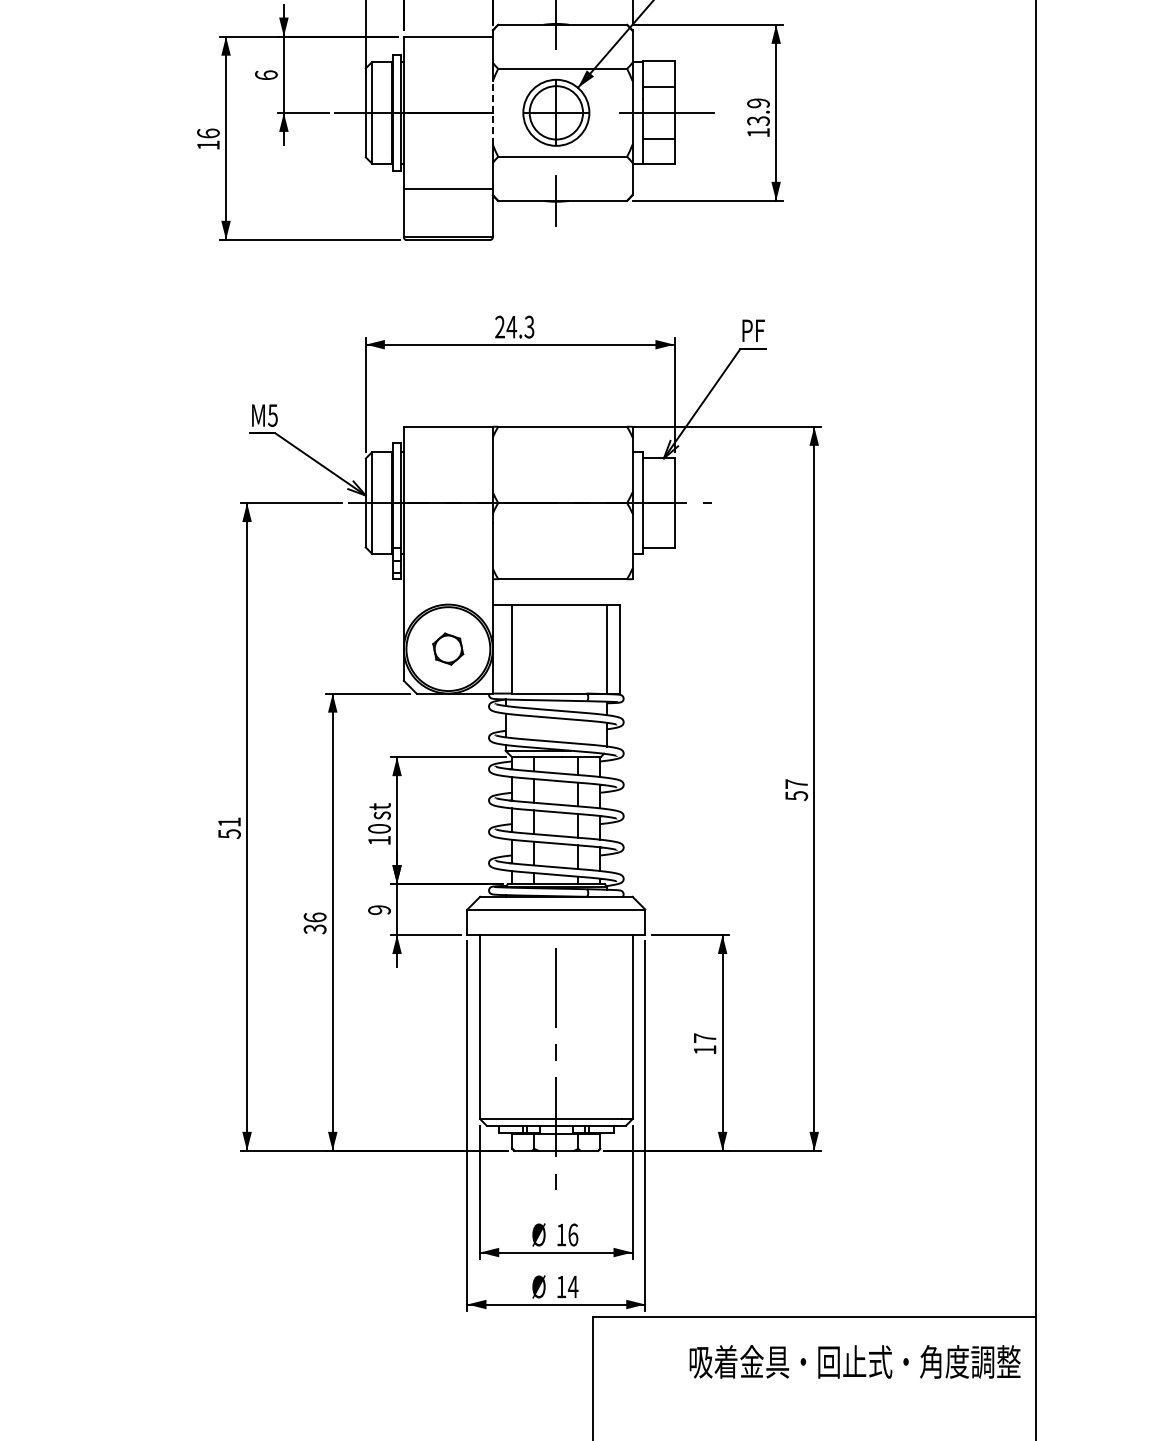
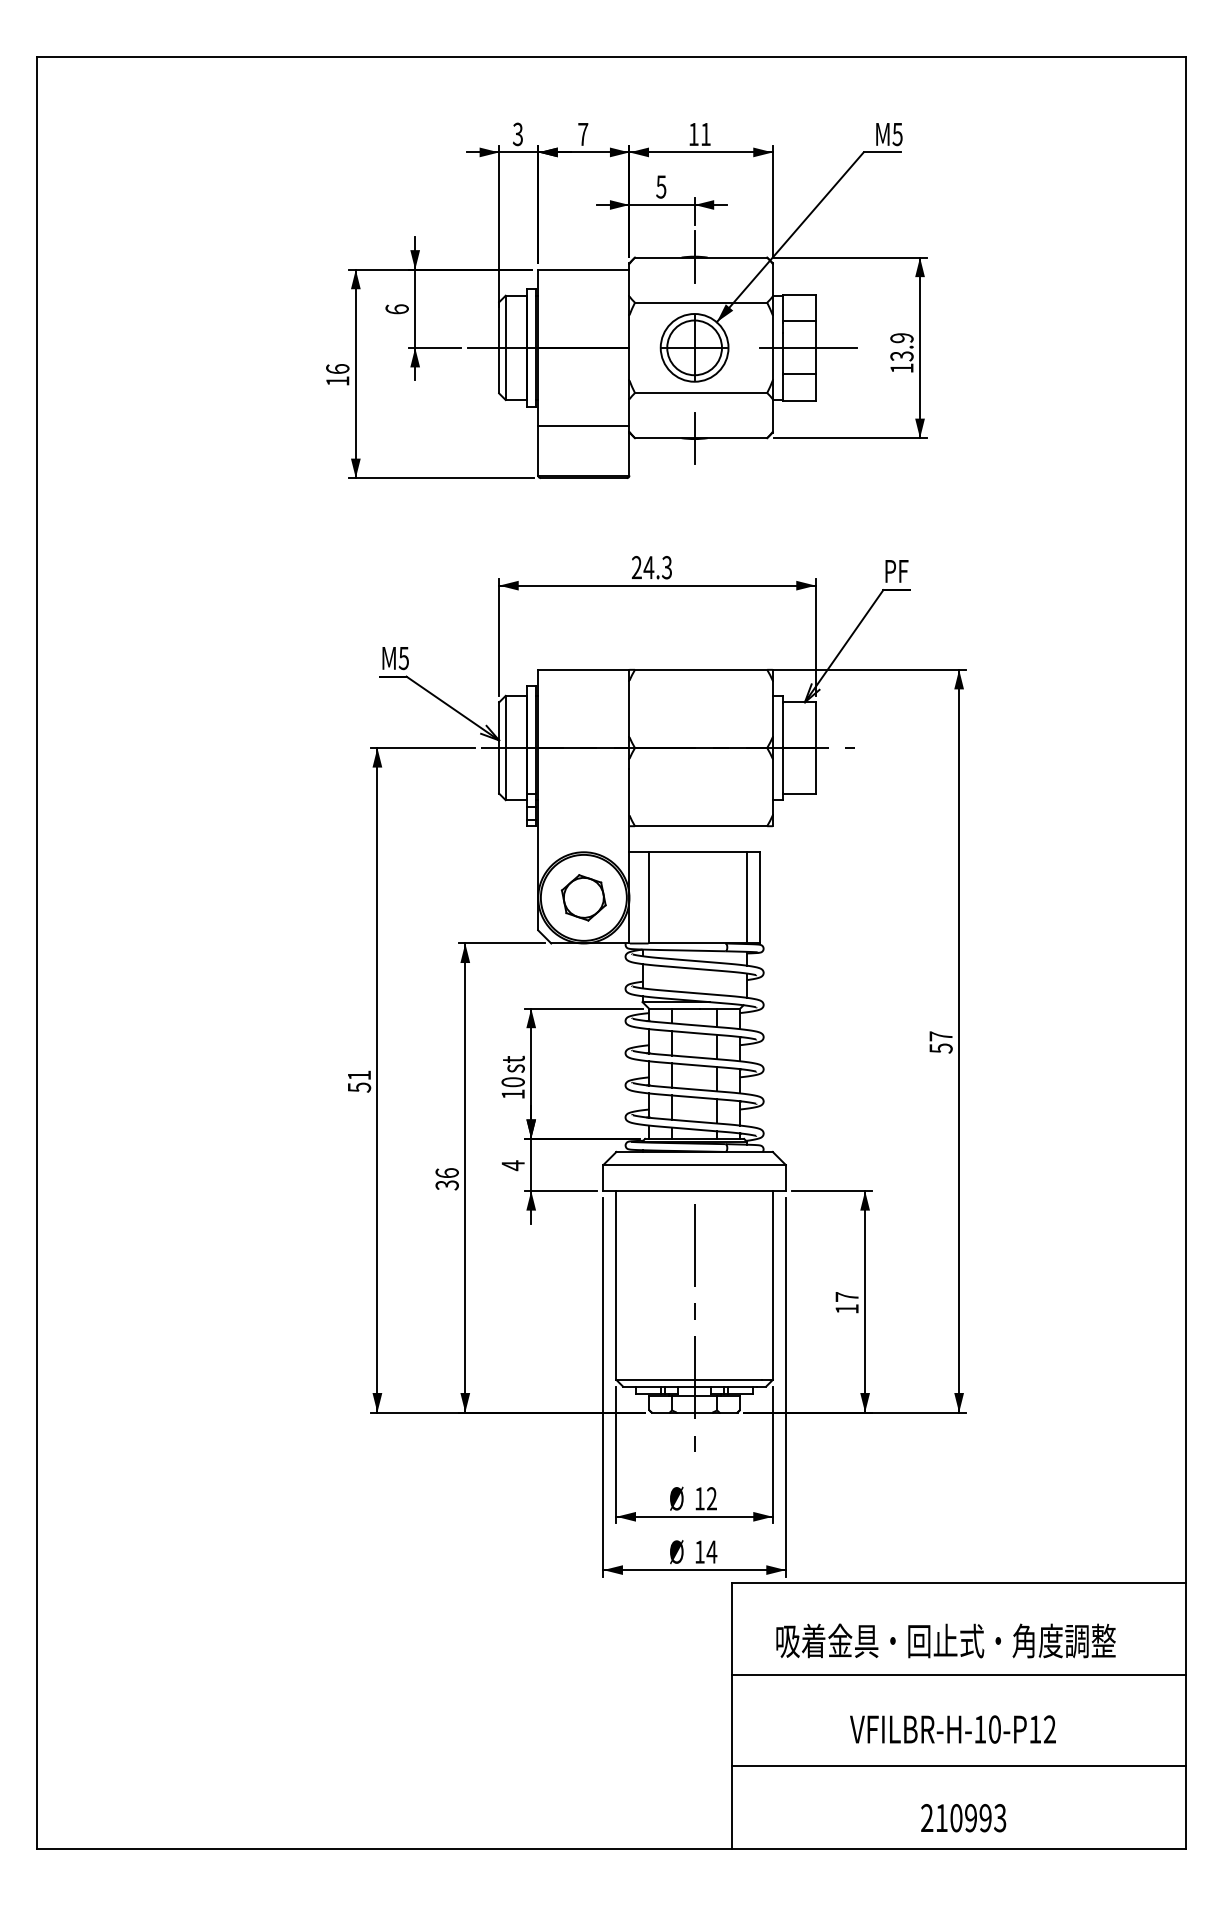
line: (492, 112) -> (629, 347), dashed -> solid
part: (448, 648) -> (583, 897), size x1.43
text: (378, 910) -> (512, 1165), 9 -> 4
text: (573, 1234) -> (712, 1498), 16 -> 12
text: (854, 1361) -> (945, 1640), moved
line: (814, 1406) -> (959, 1674), added

